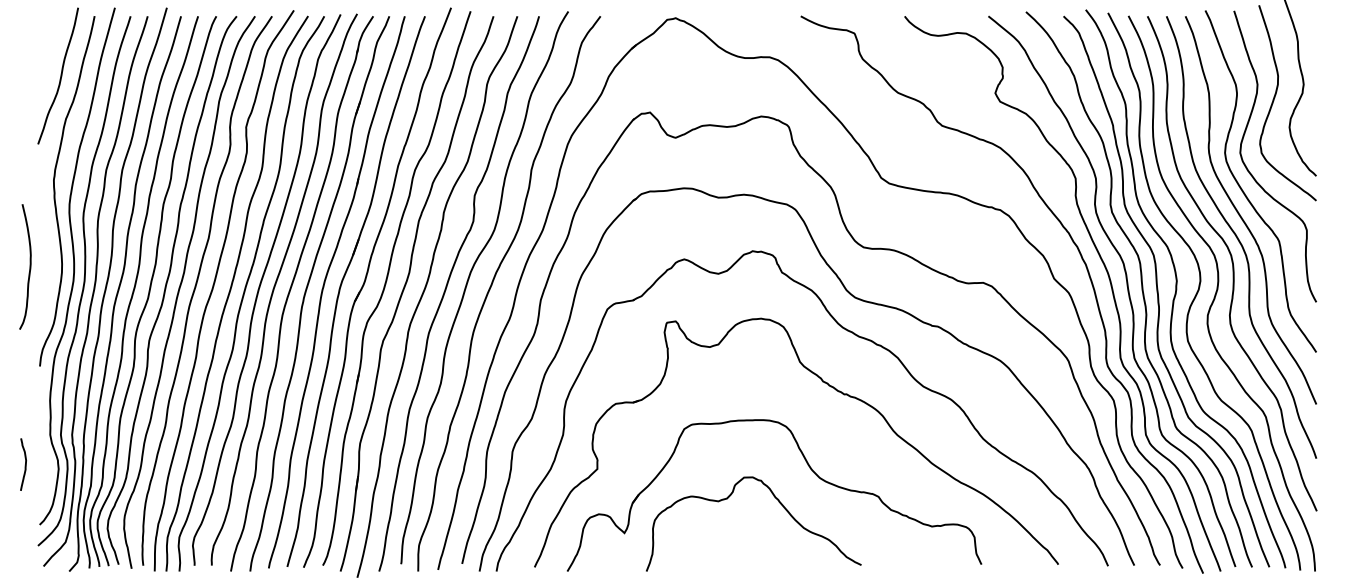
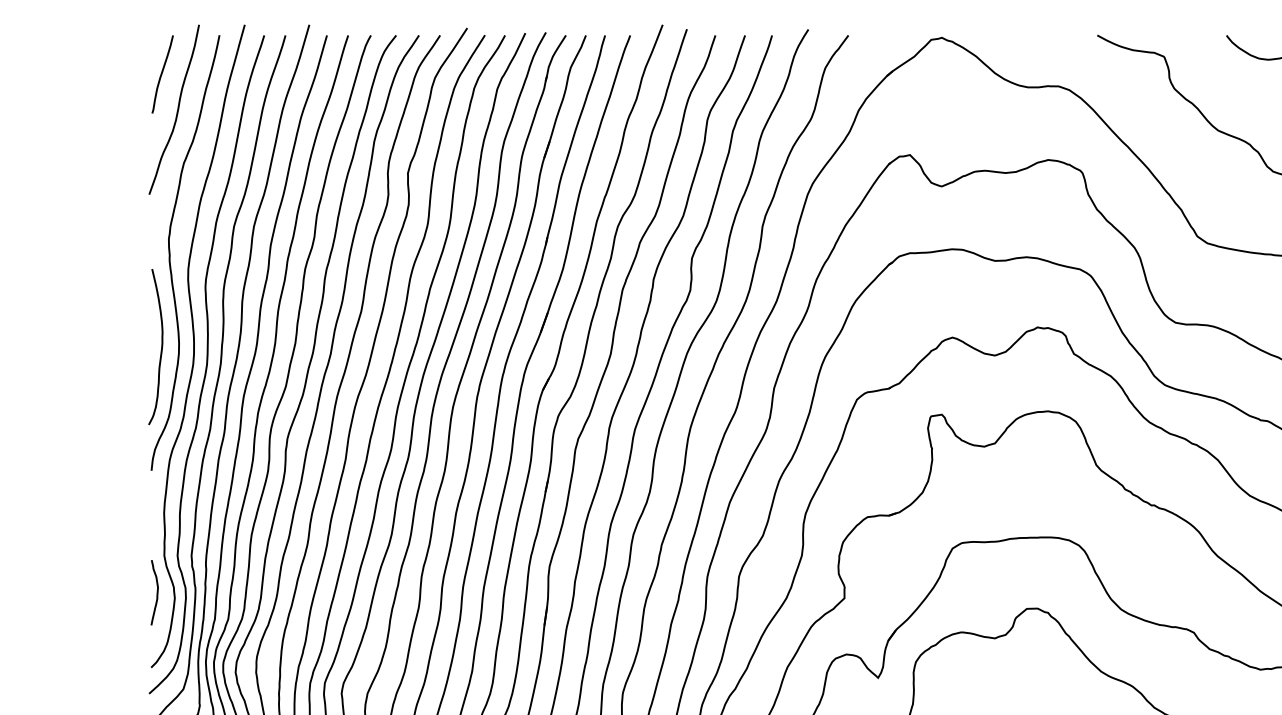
curve: (48, 47) -> (162, 74), added
curve: (29, 266) -> (160, 346), moved
curve: (24, 465) -> (155, 593), moved

